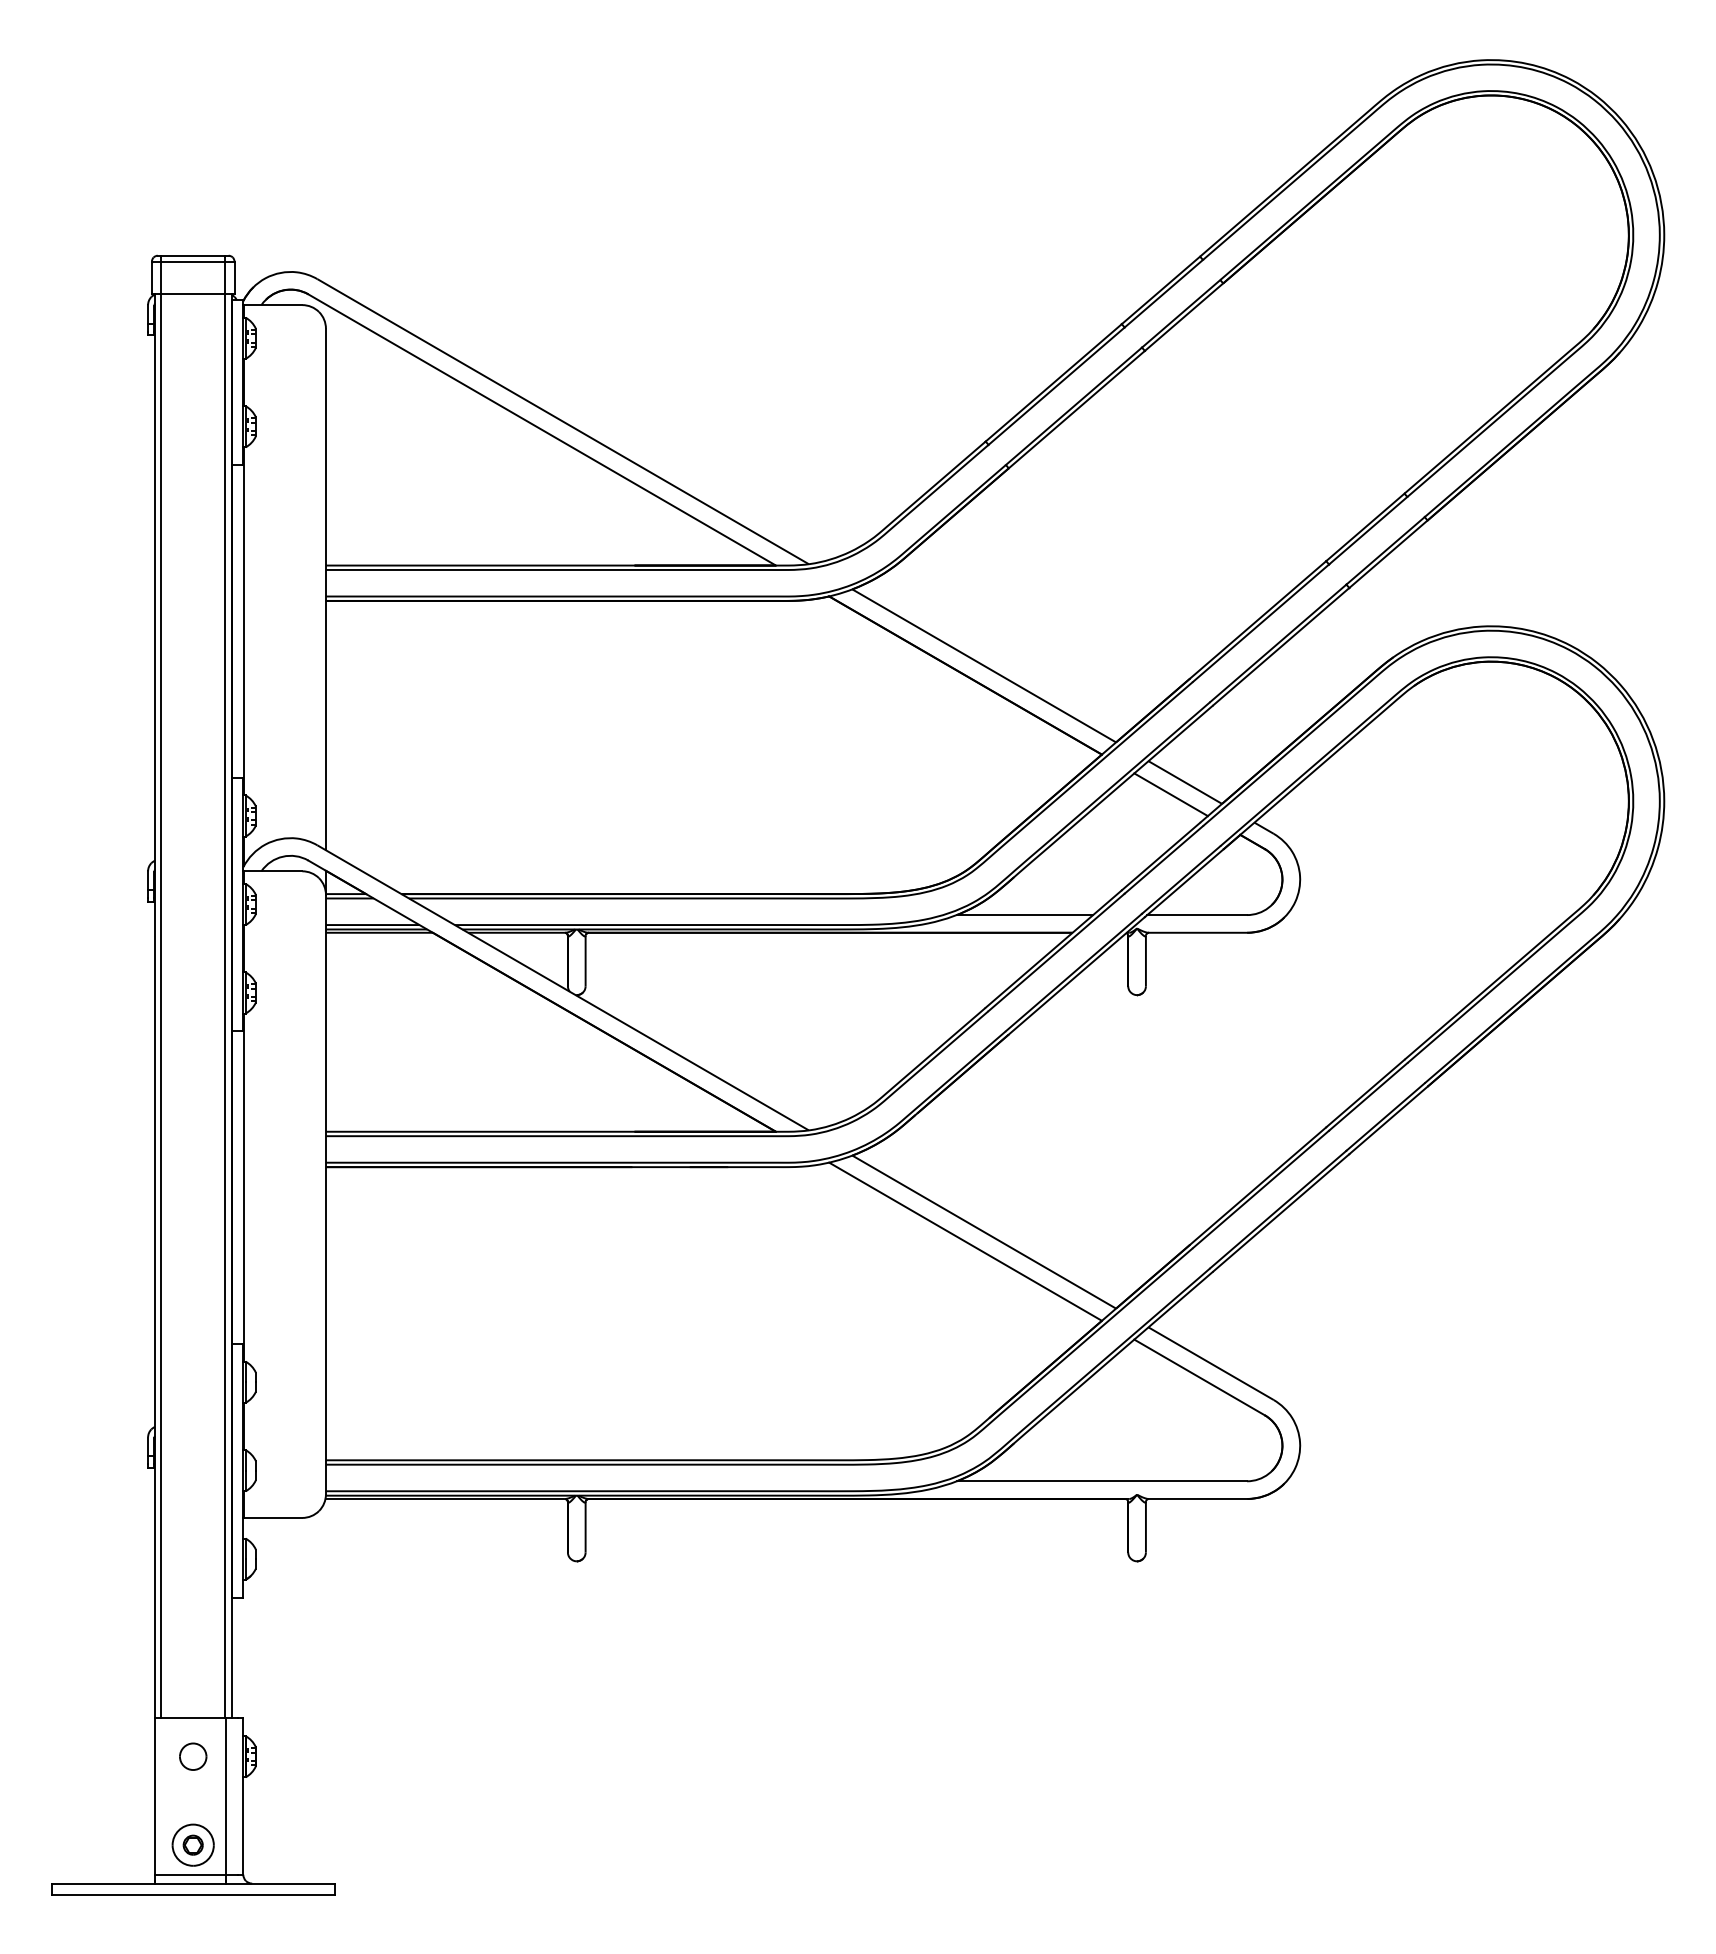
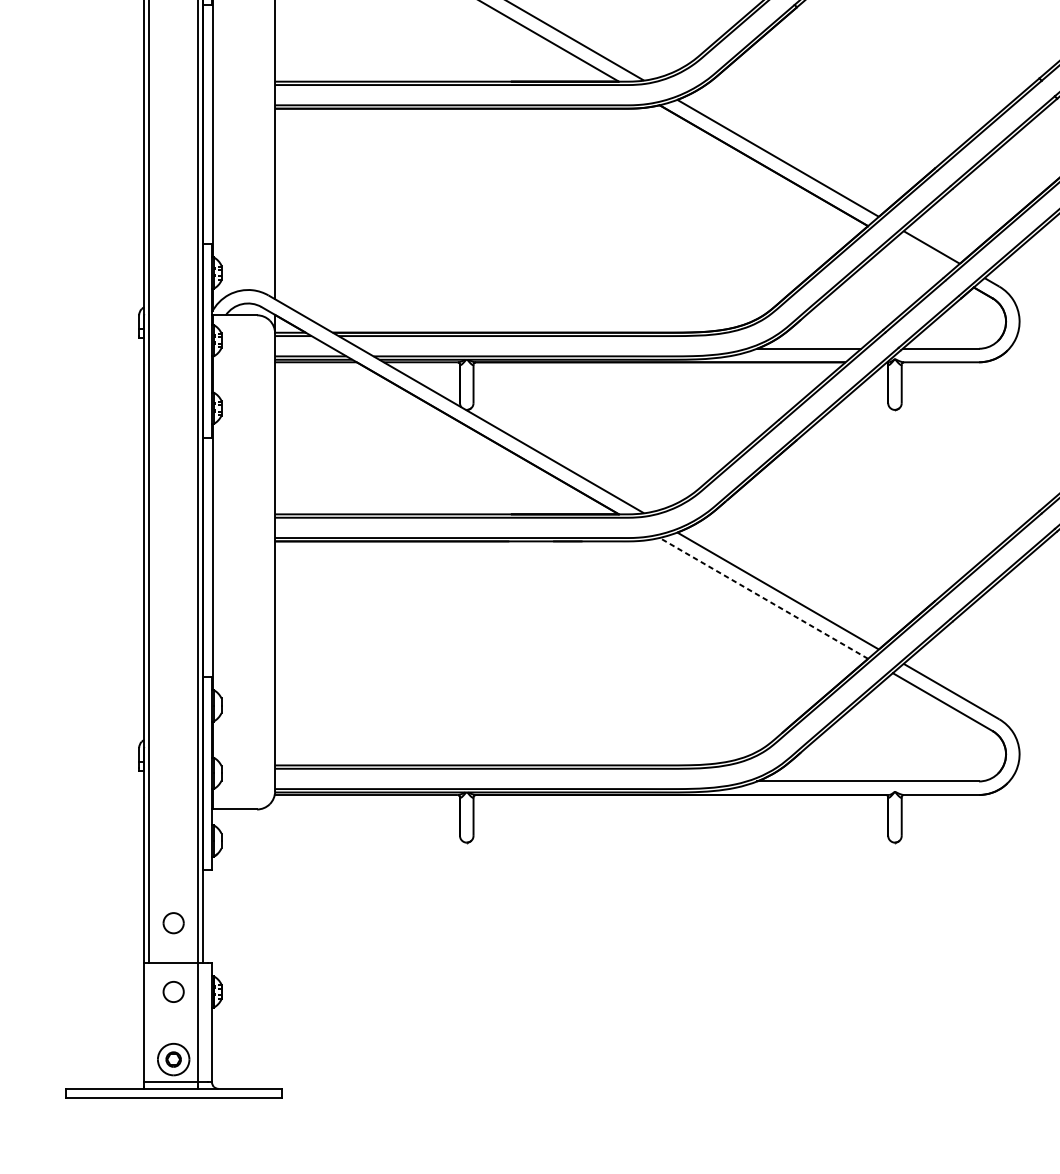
line: (1170, 794) -> (920, 256), removed
line: (965, 1241) -> (763, 598), solid -> dashed
part: (193, 1666) -> (173, 923), added

